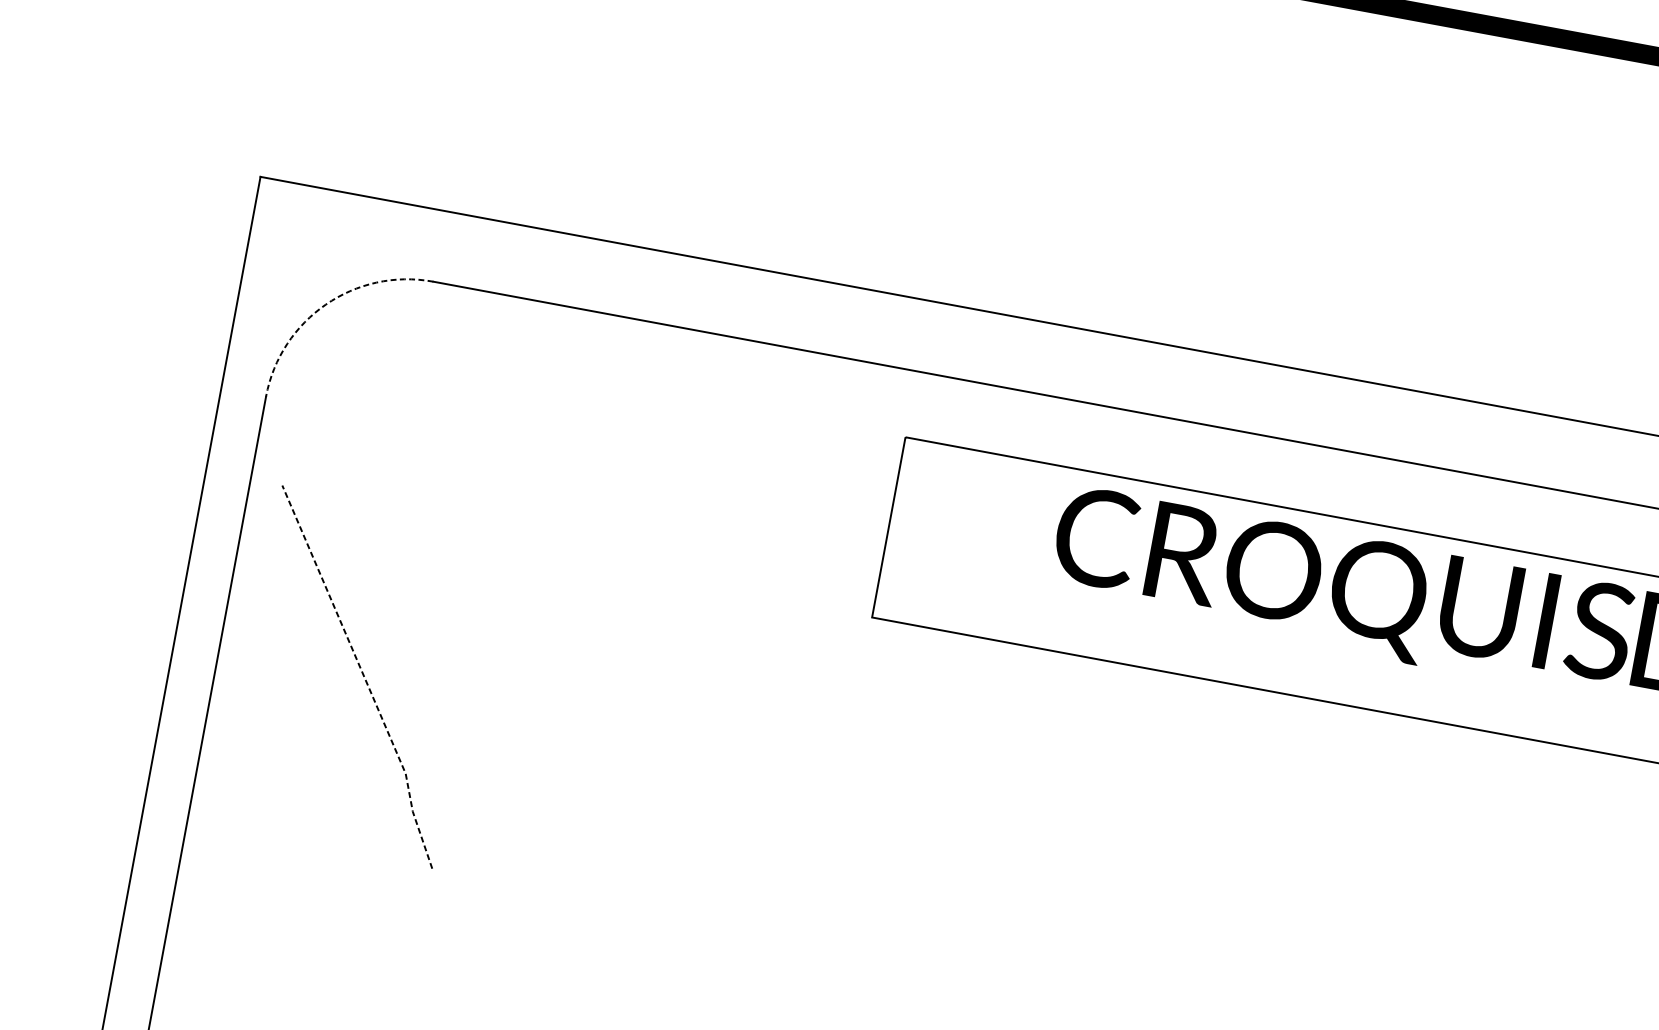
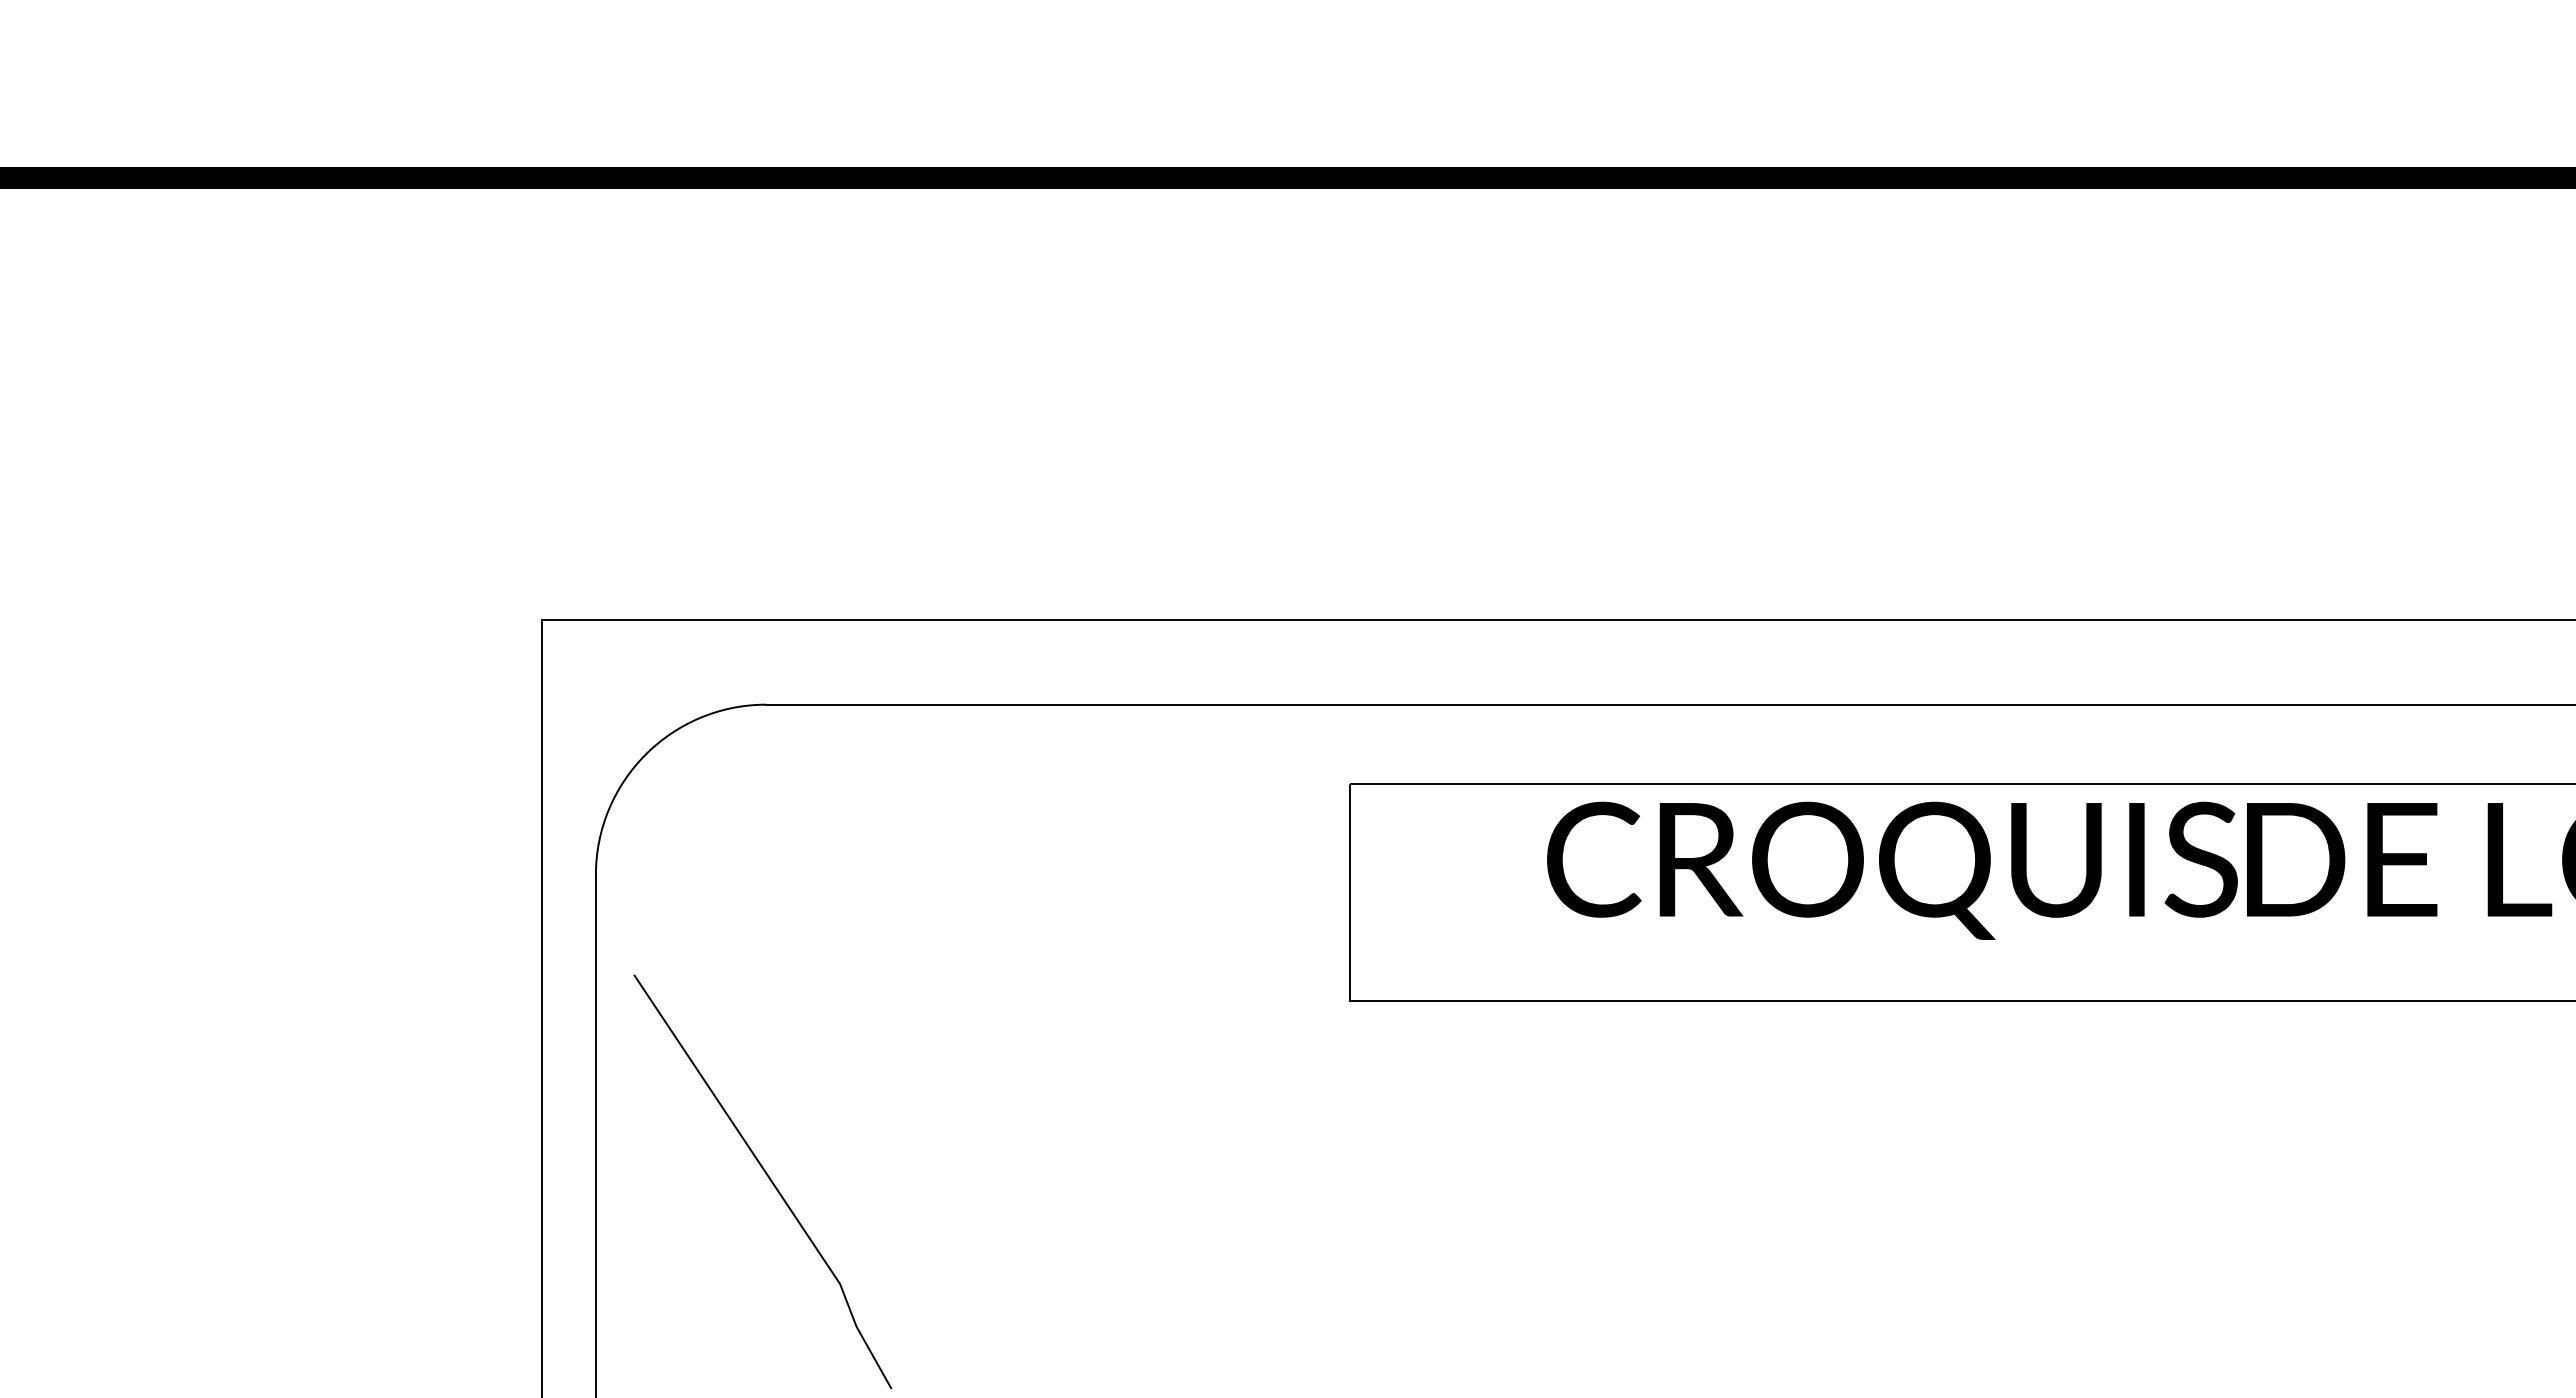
arc: (325, 304) -> (645, 754), dashed -> solid
line: (364, 676) -> (770, 1179), dashed -> solid

